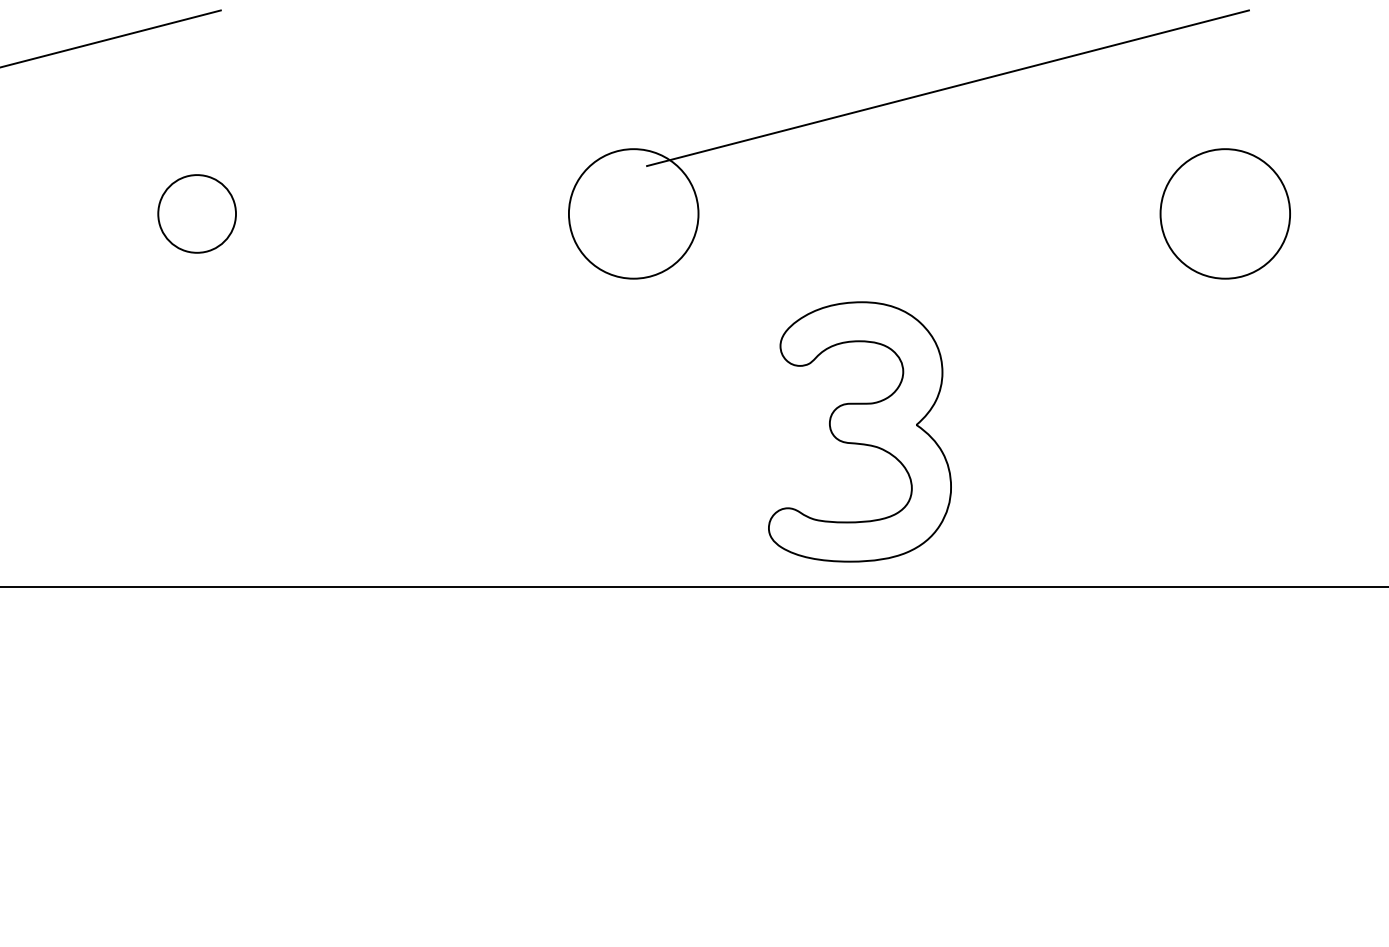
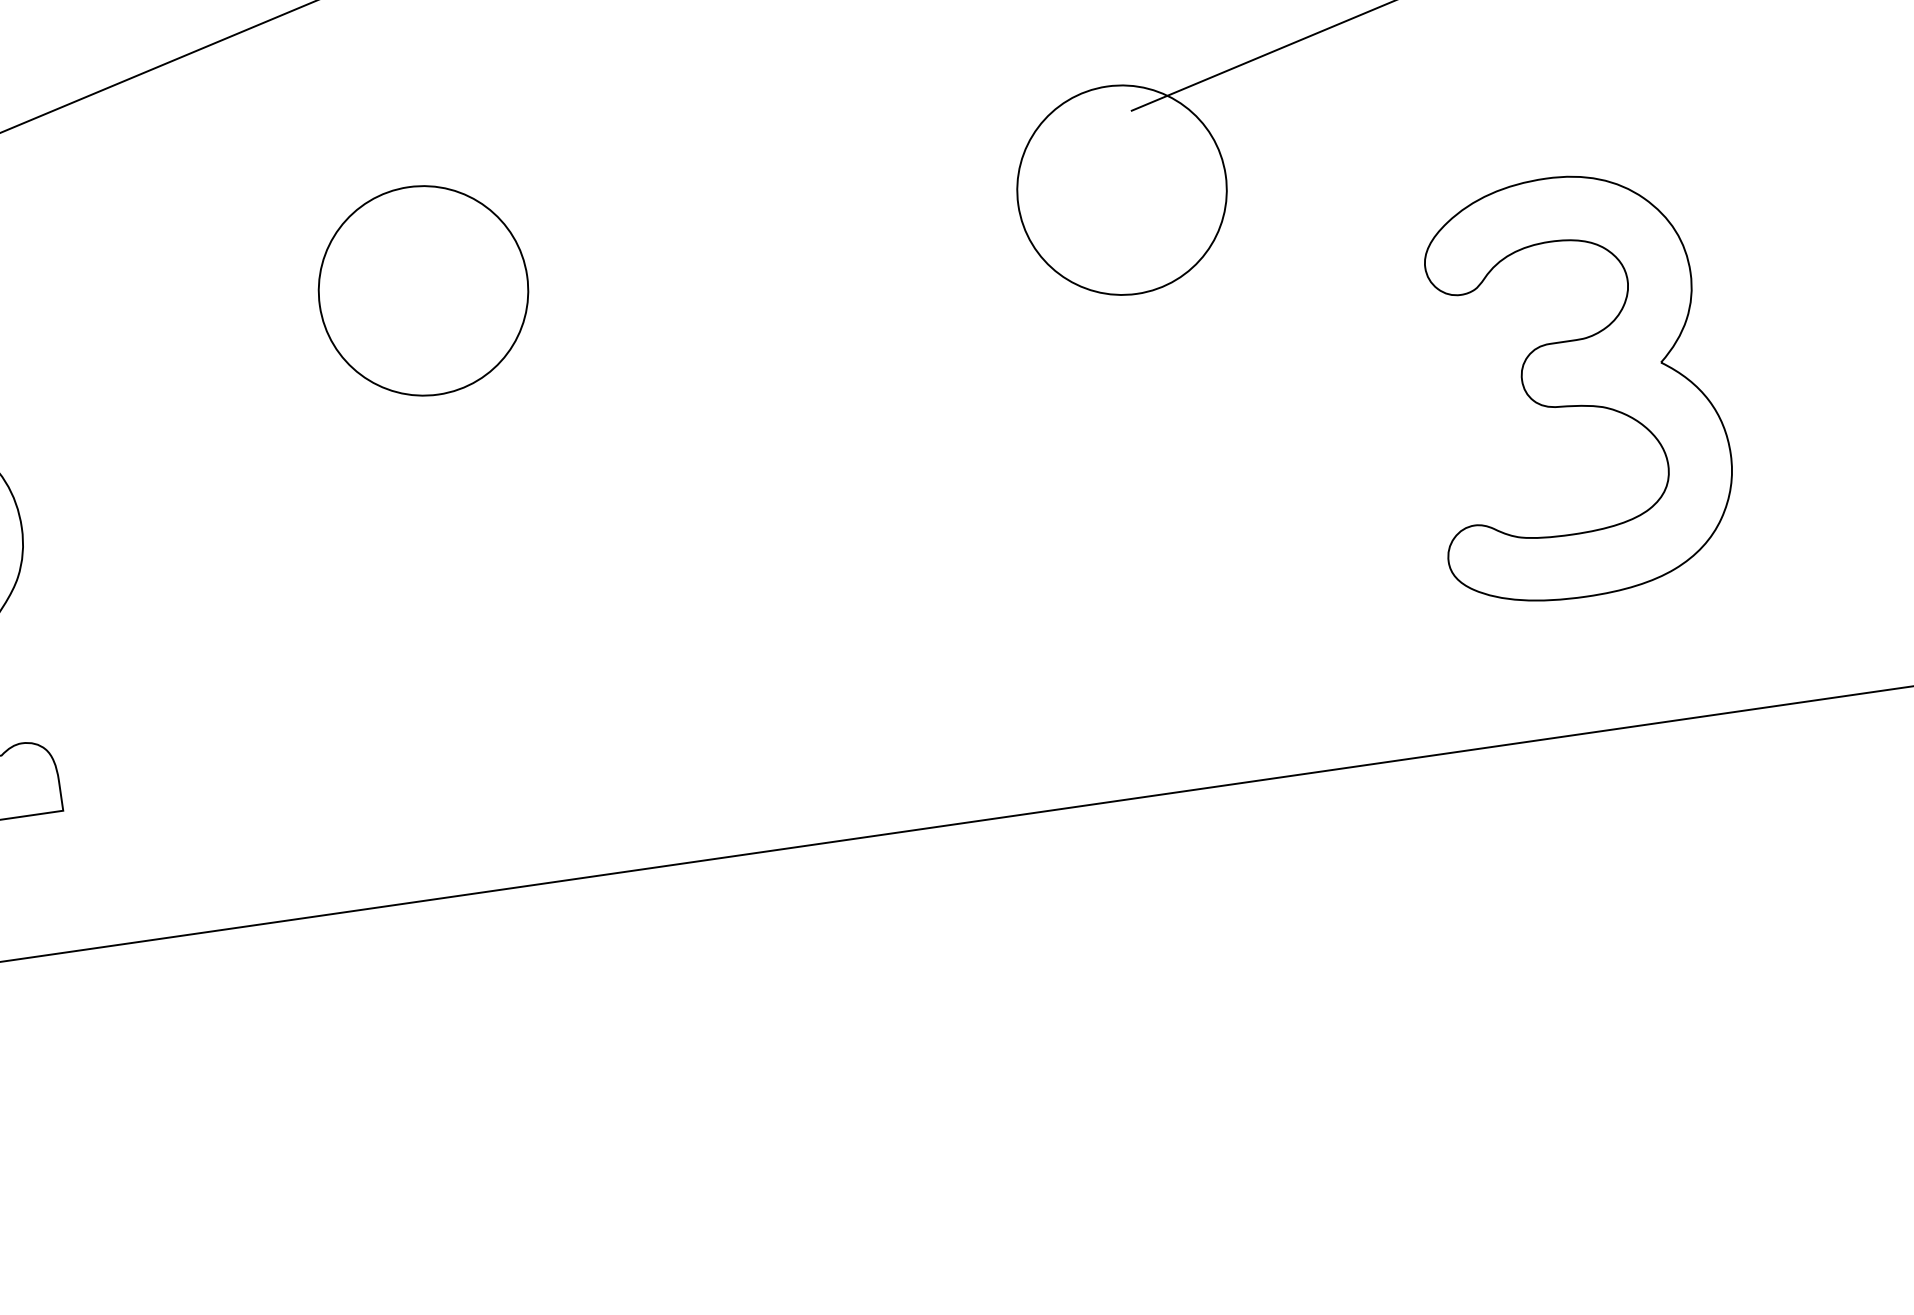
part: (196, 213) -> (422, 290), size x1.67
part: (859, 431) -> (1571, 386), moved

